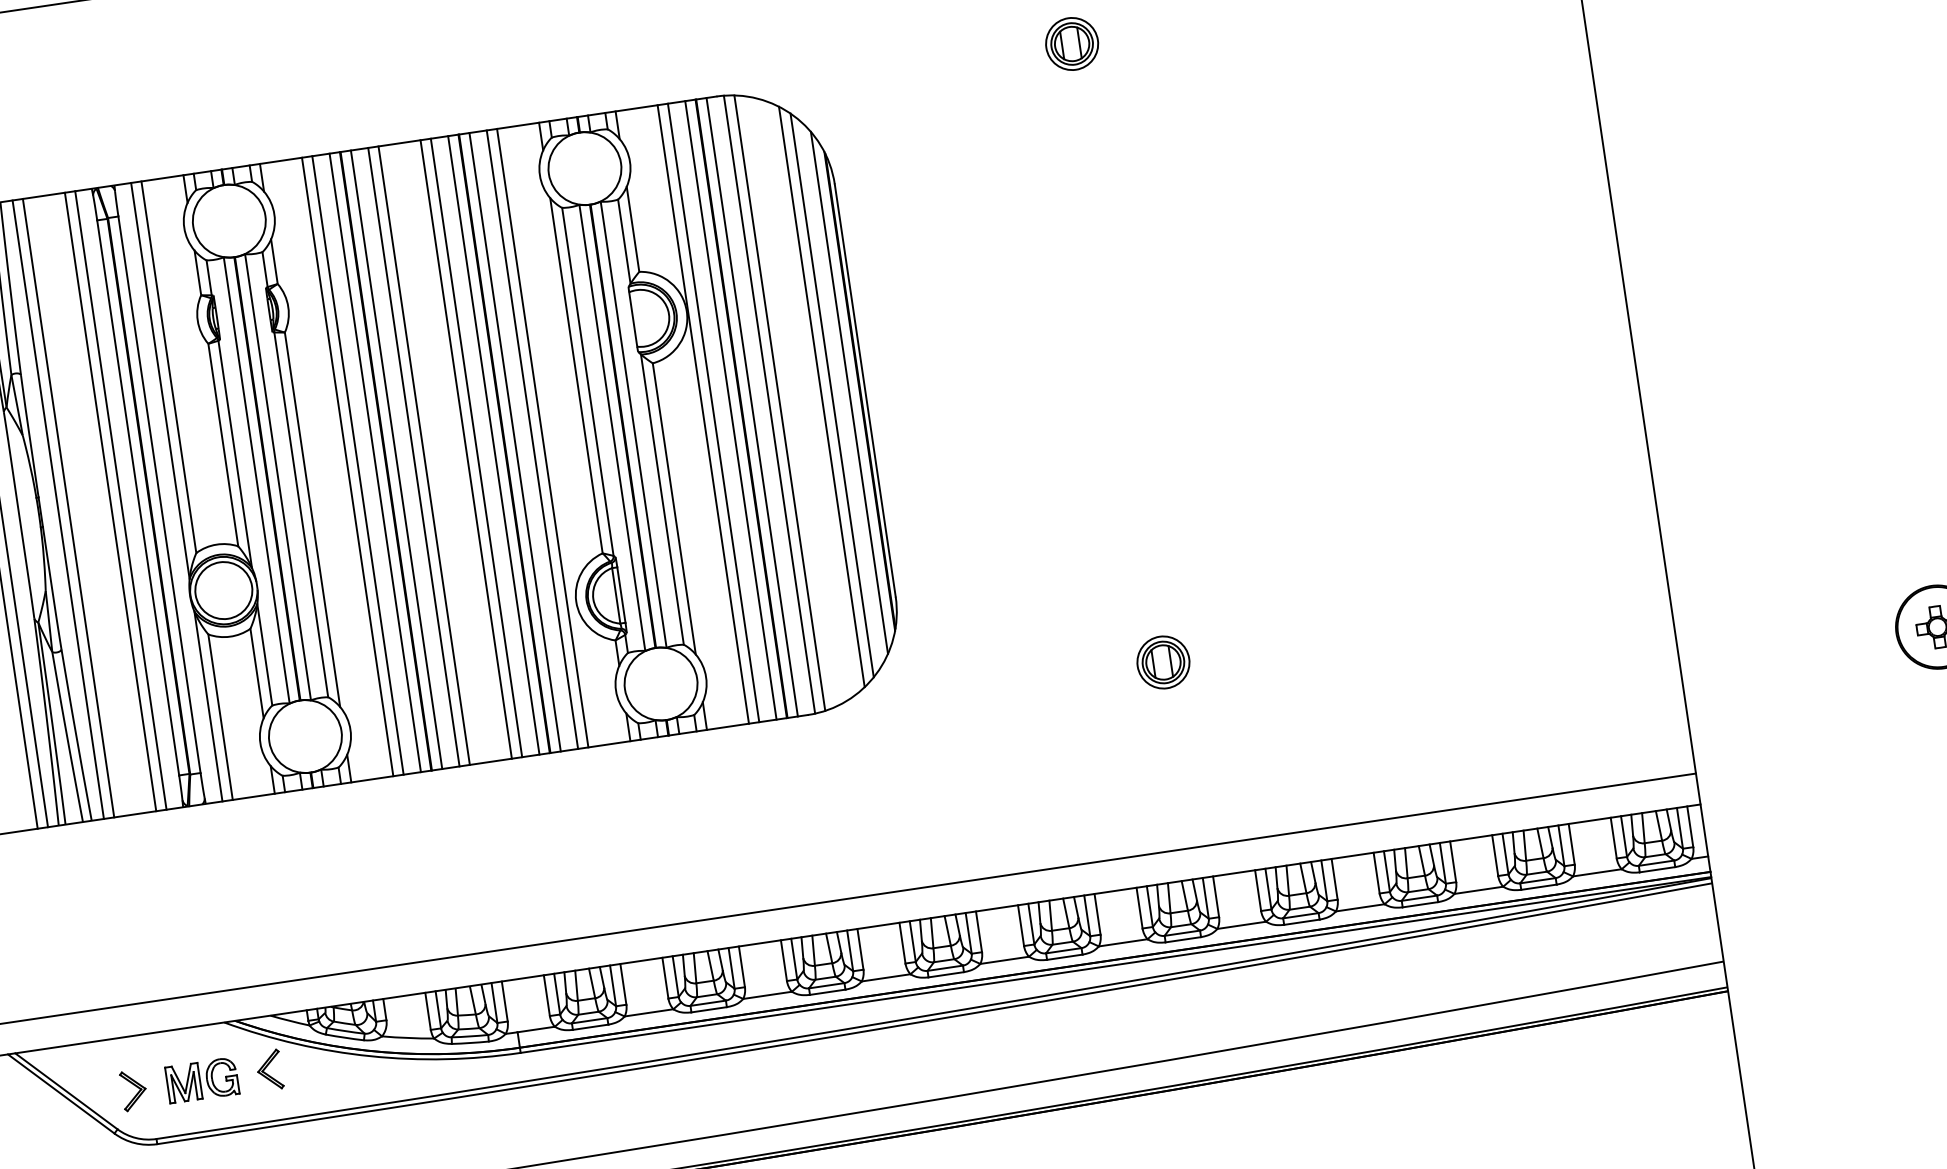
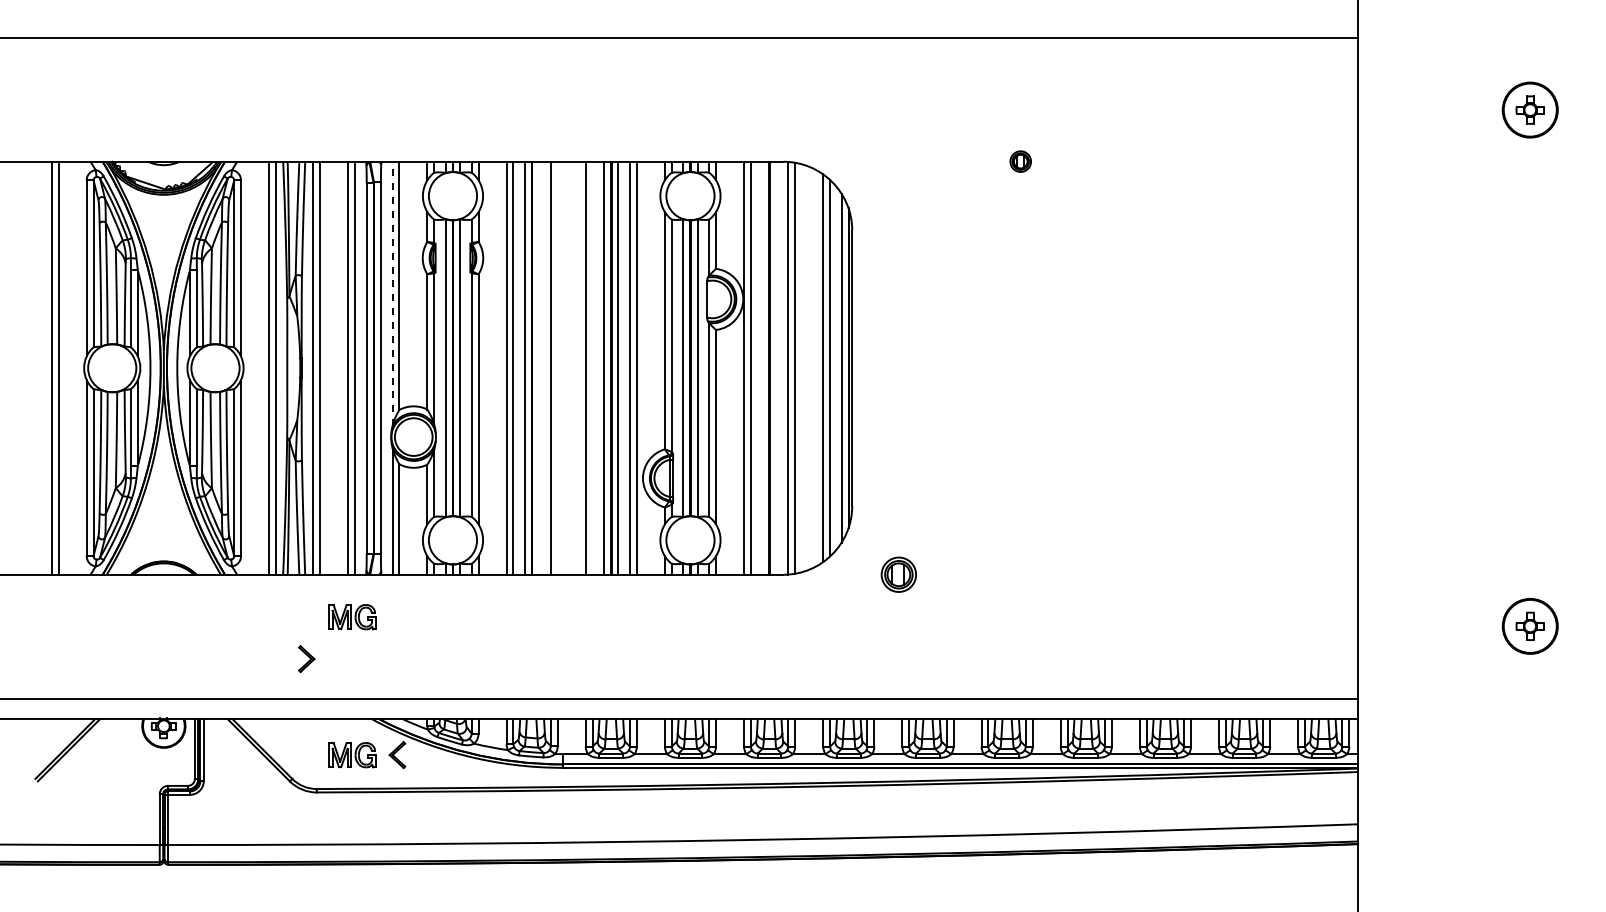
part: (1071, 43) -> (1020, 161), size x0.6
line: (160, 380) -> (392, 293), solid -> dashed
line: (751, 406) -> (776, 367), removed
line: (730, 409) -> (762, 367), removed
line: (476, 446) -> (592, 367), removed
line: (423, 454) -> (557, 367), removed
line: (396, 458) -> (539, 367), removed
part: (1162, 662) -> (898, 574), moved
part: (172, 874) -> (352, 617), added
part: (133, 1091) -> (306, 659), moved

